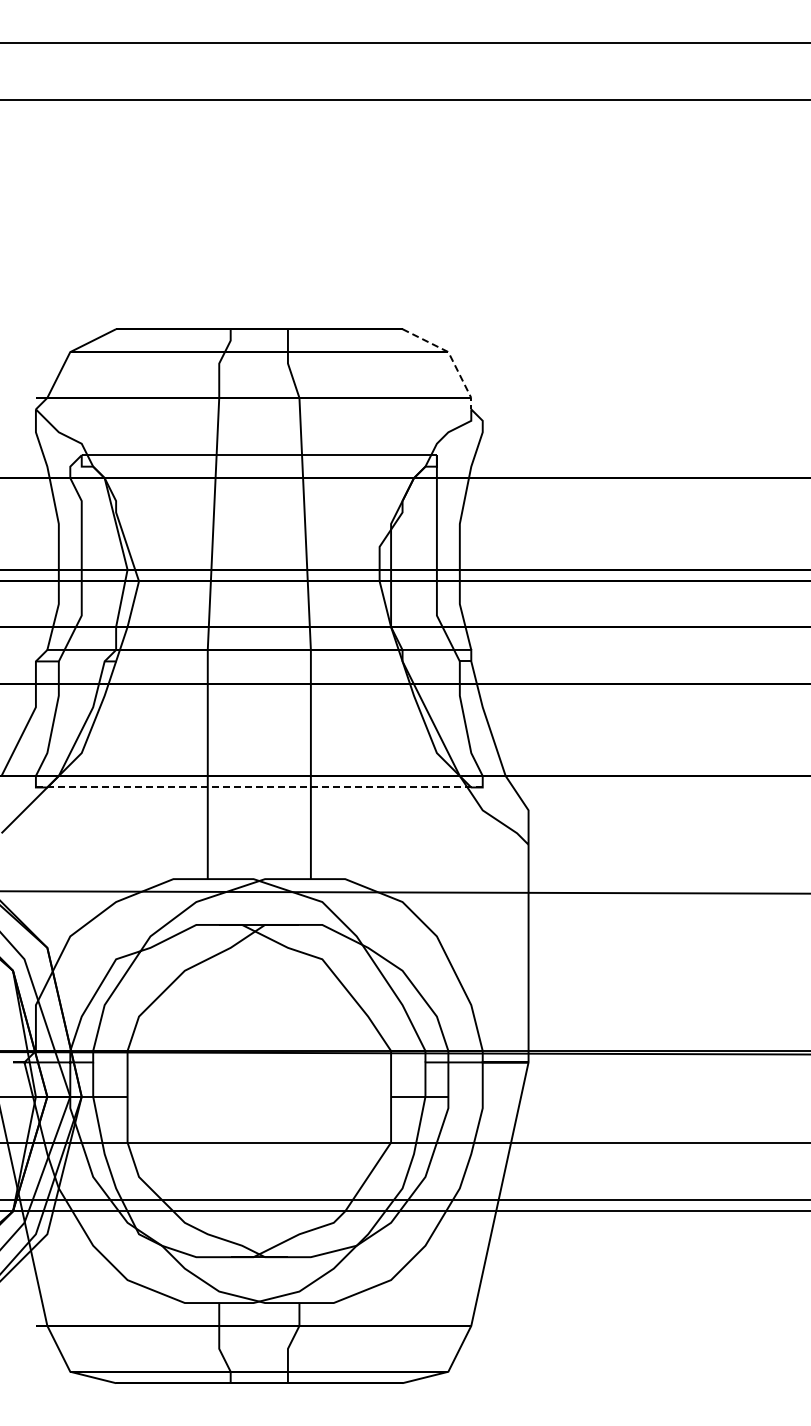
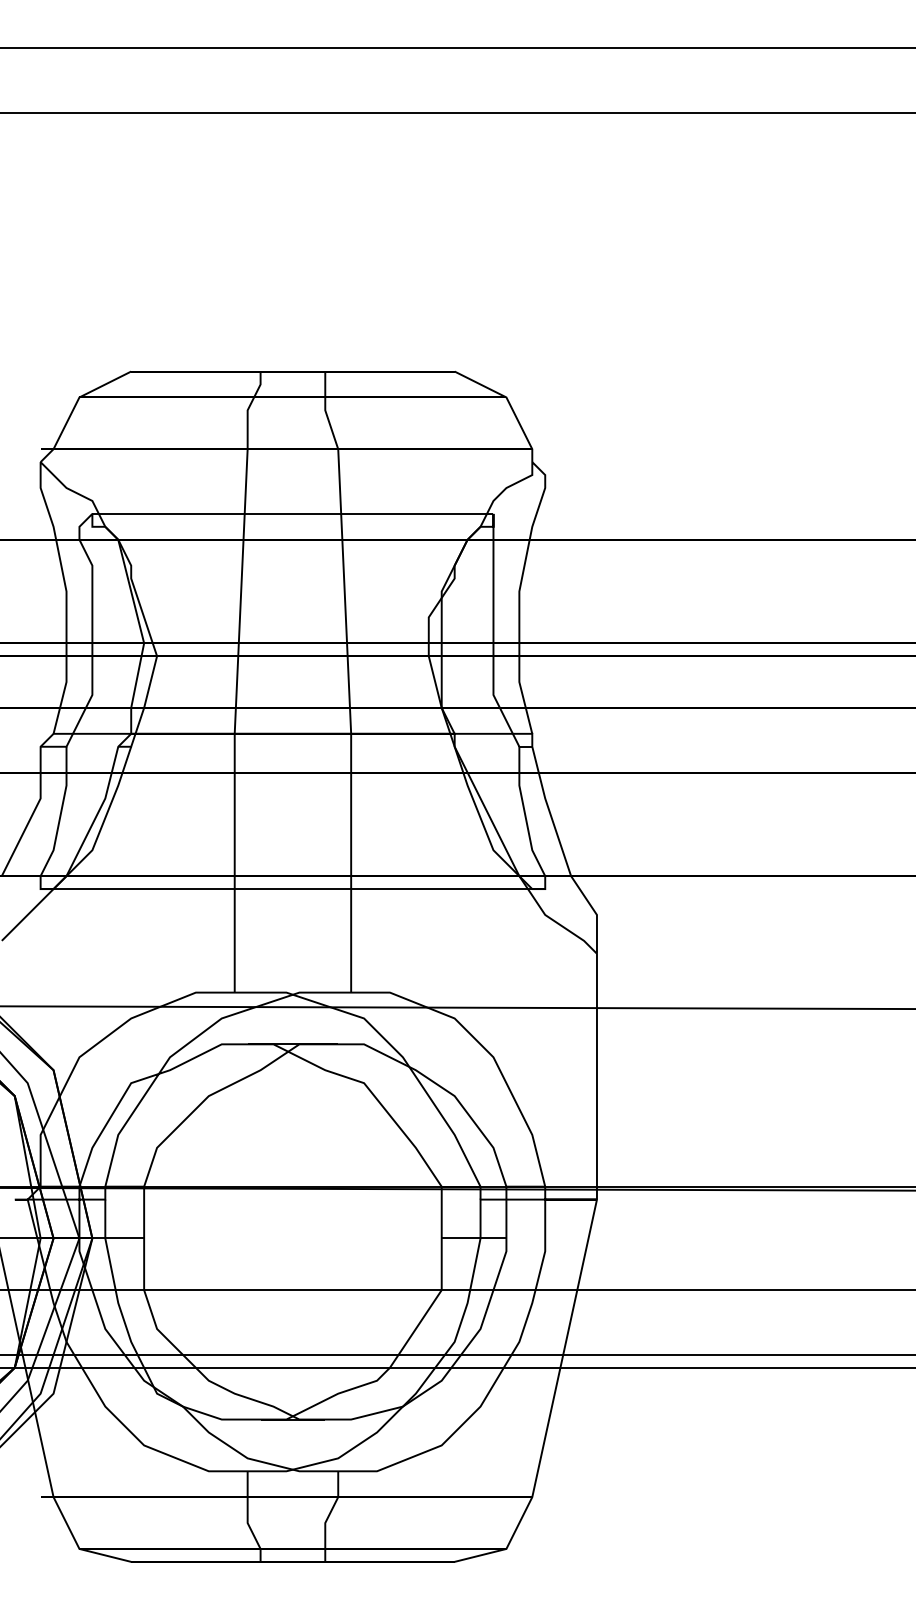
line: (451, 357) -> (509, 403), dashed -> solid
line: (259, 787) -> (293, 889), dashed -> solid

